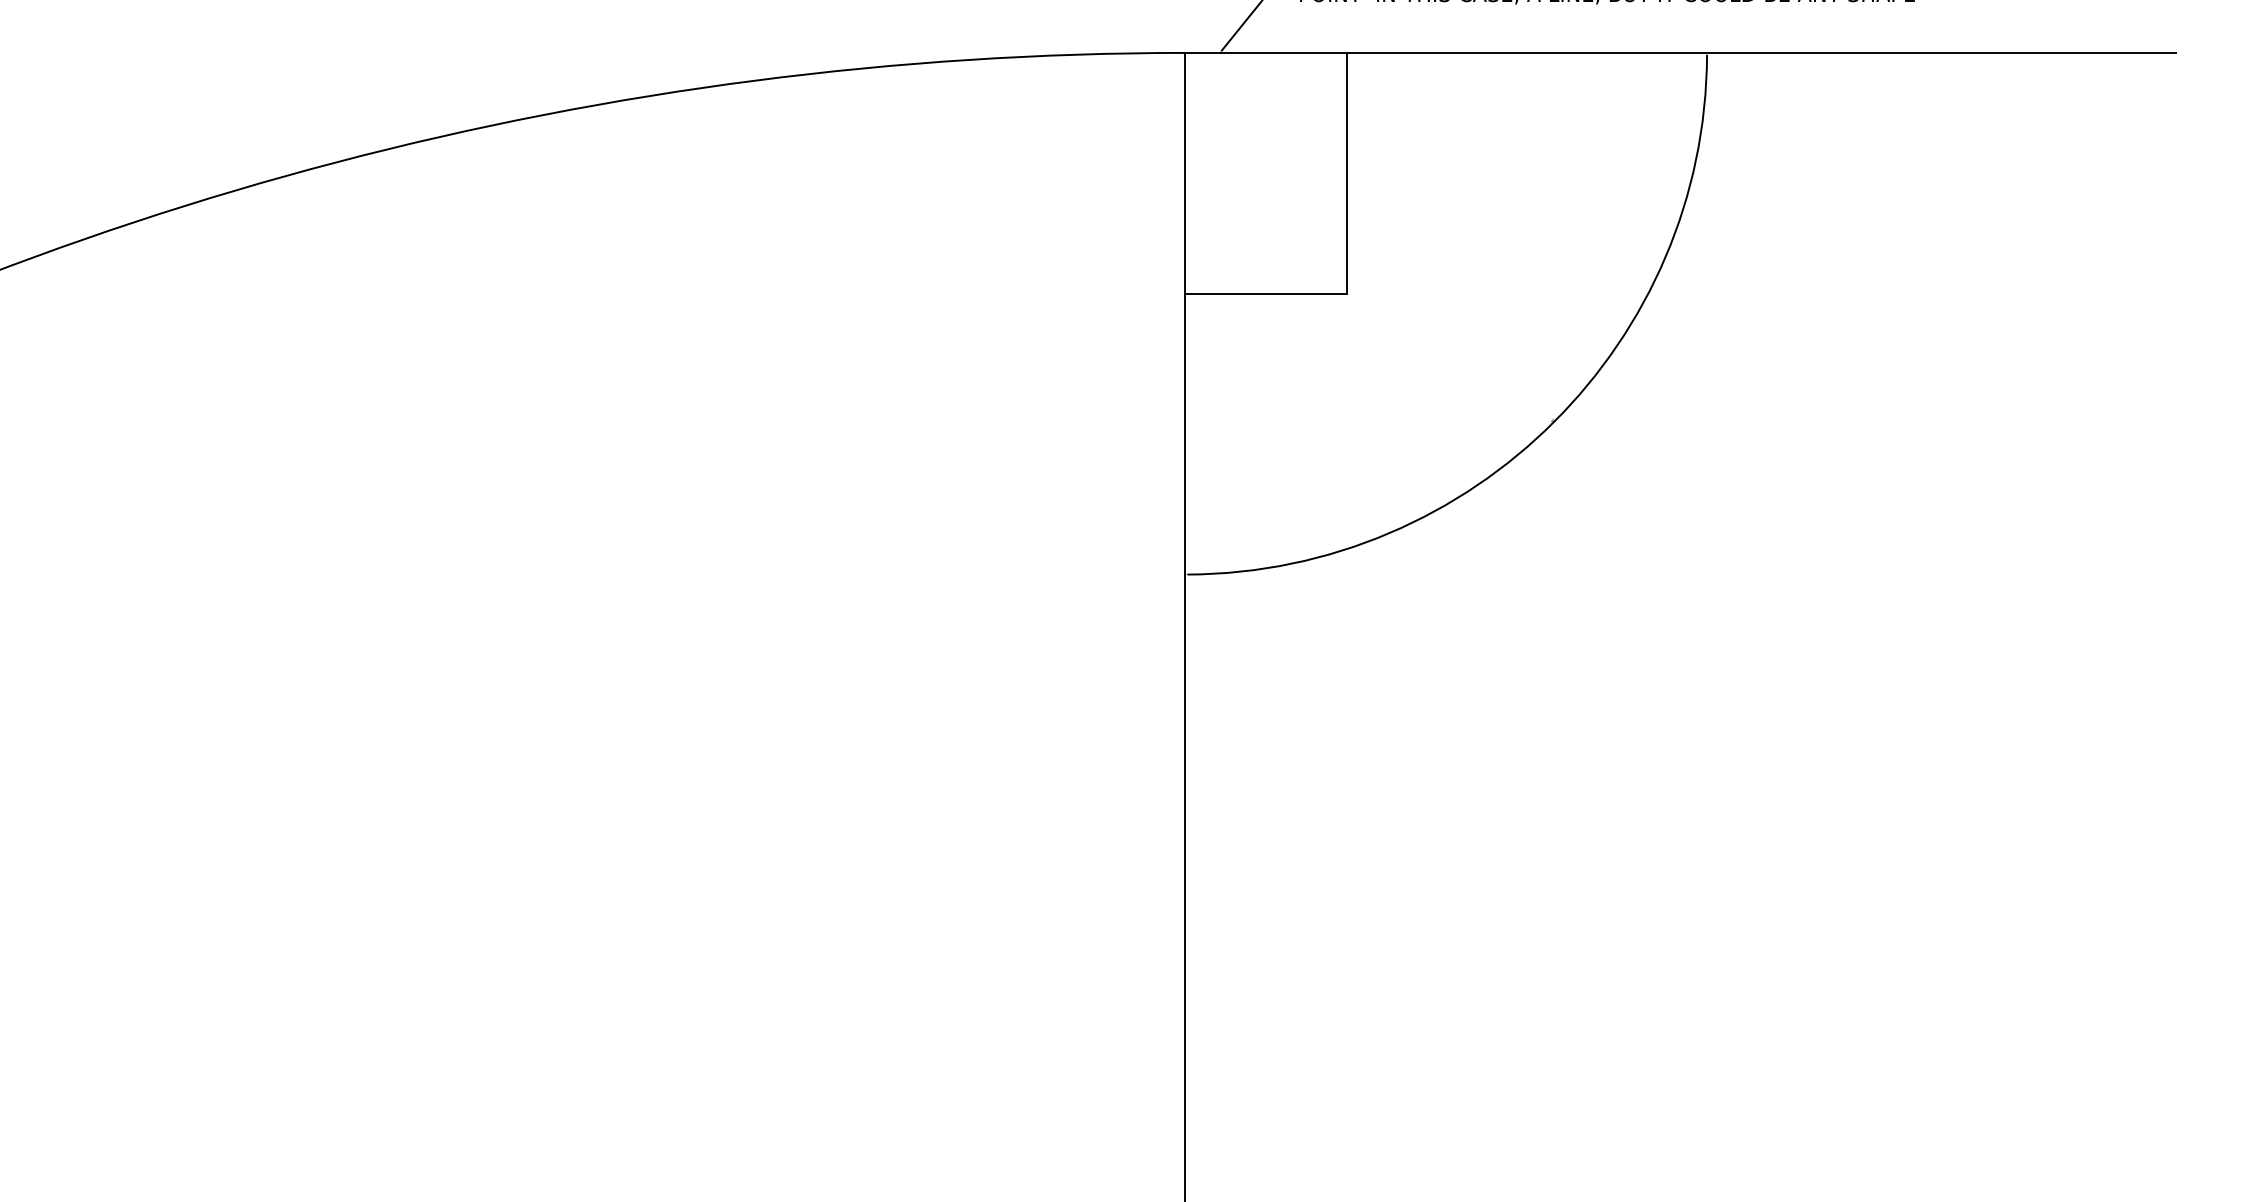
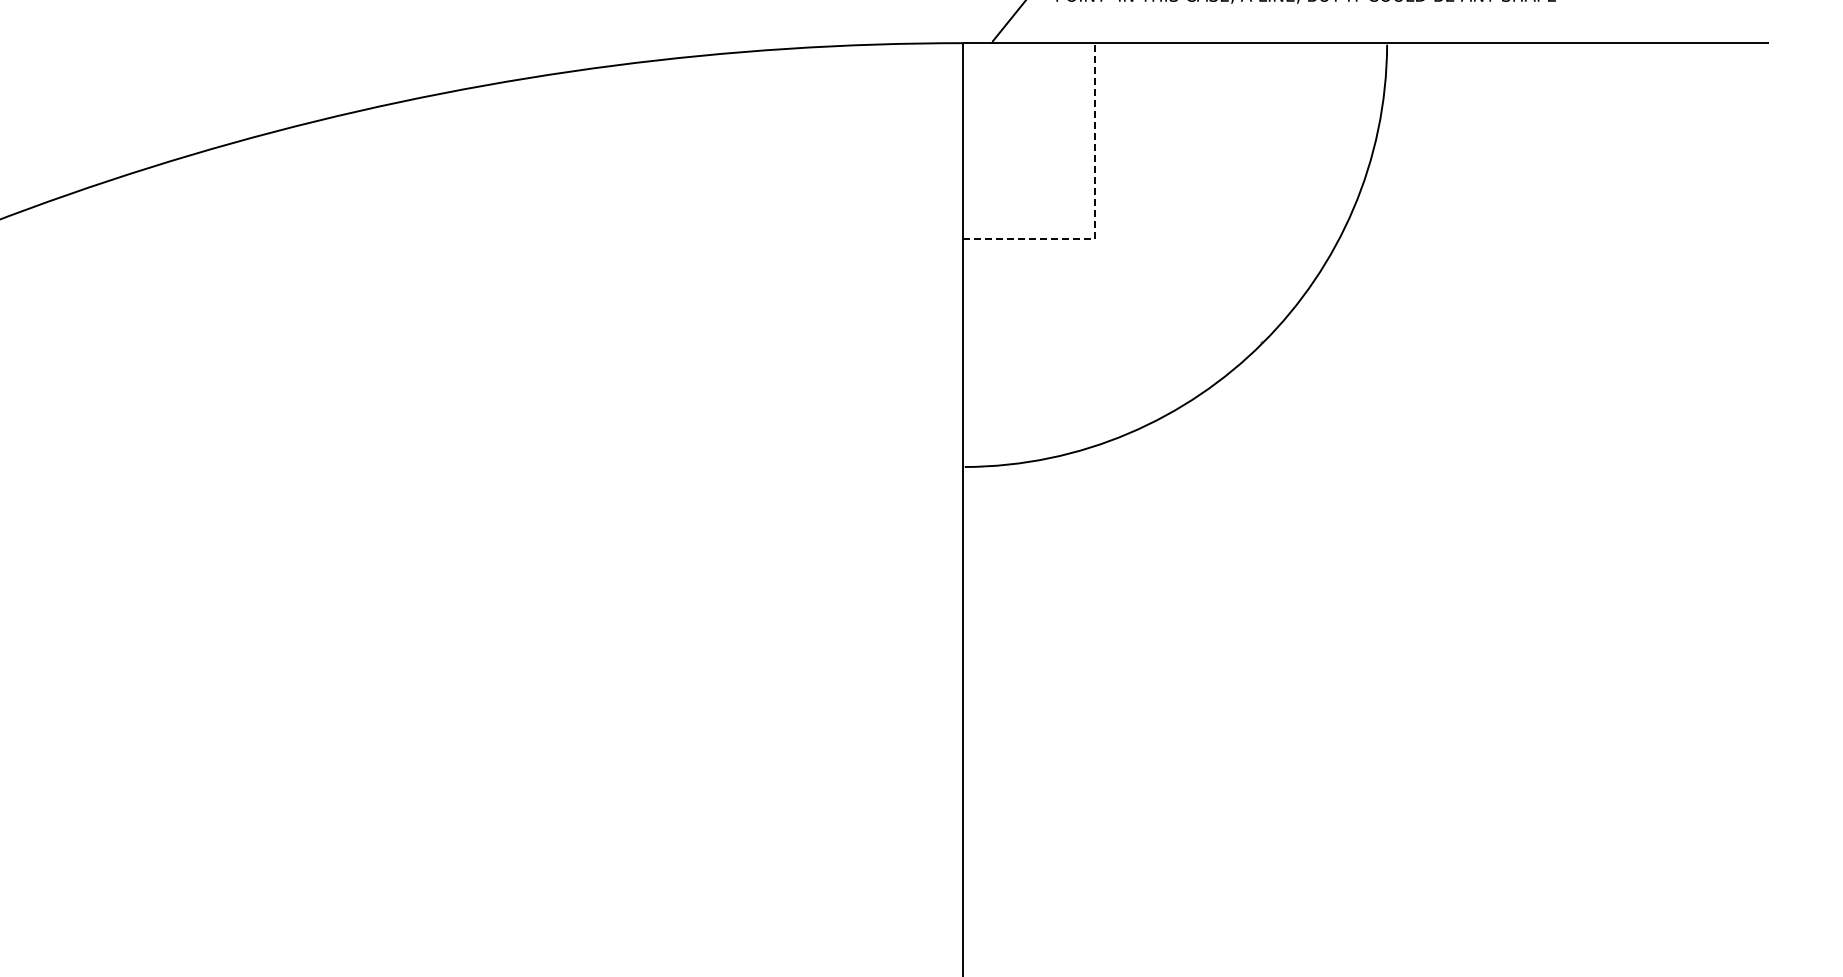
line: (1346, 255) -> (1094, 207), solid -> dashed

